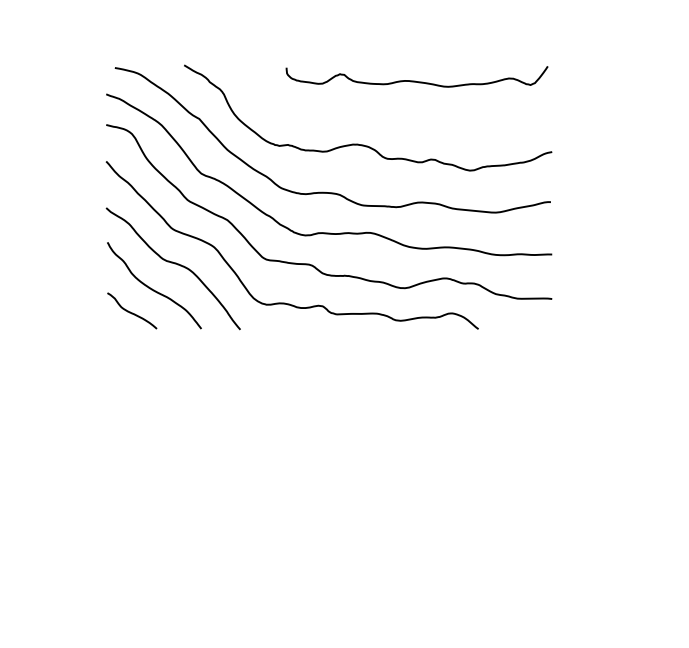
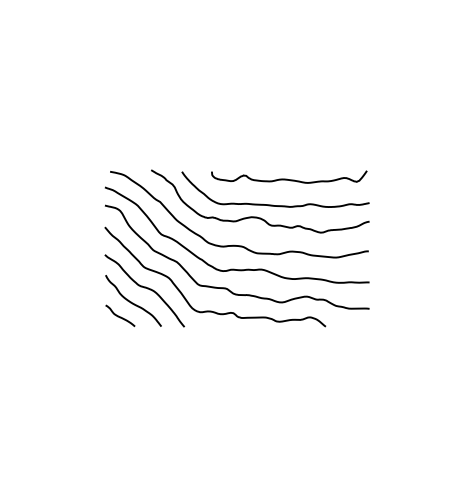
curve: (390, 123) -> (273, 204), added

